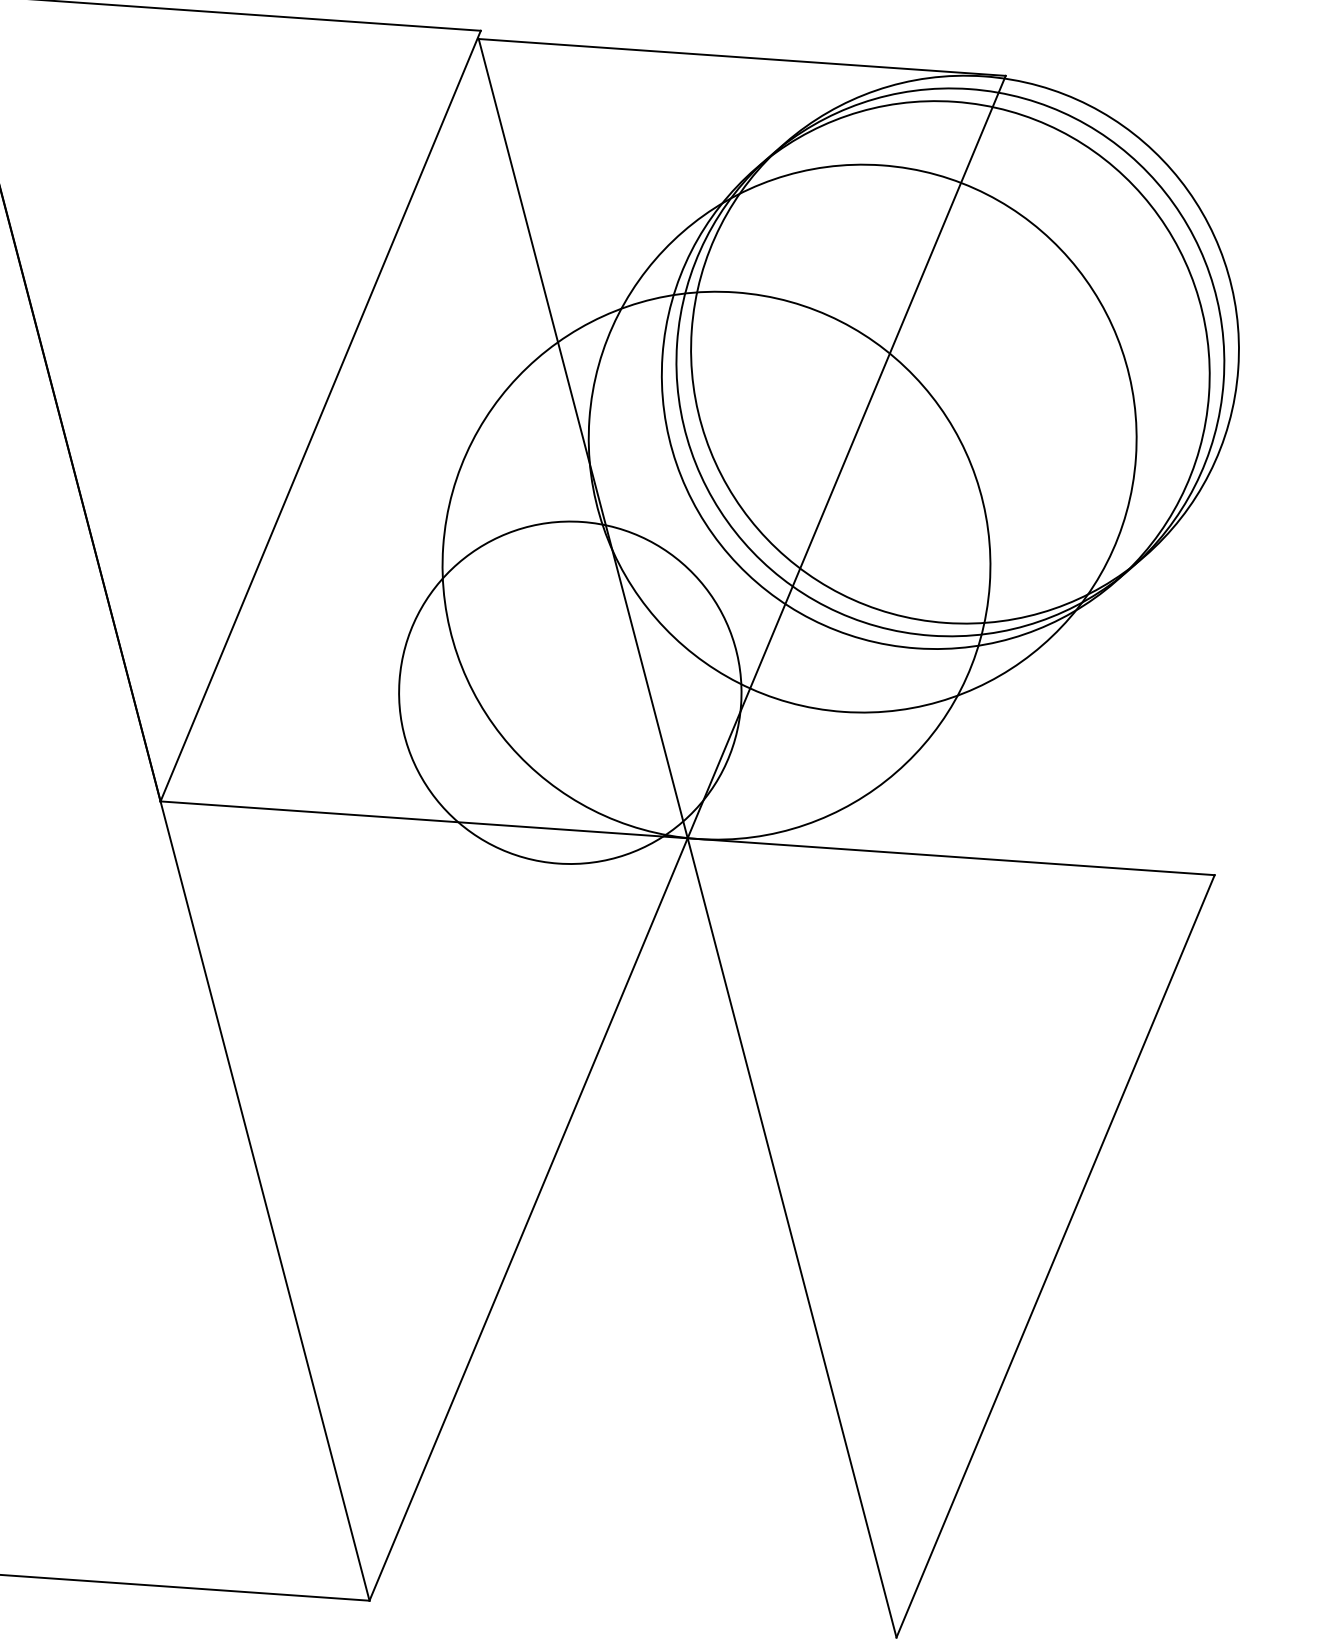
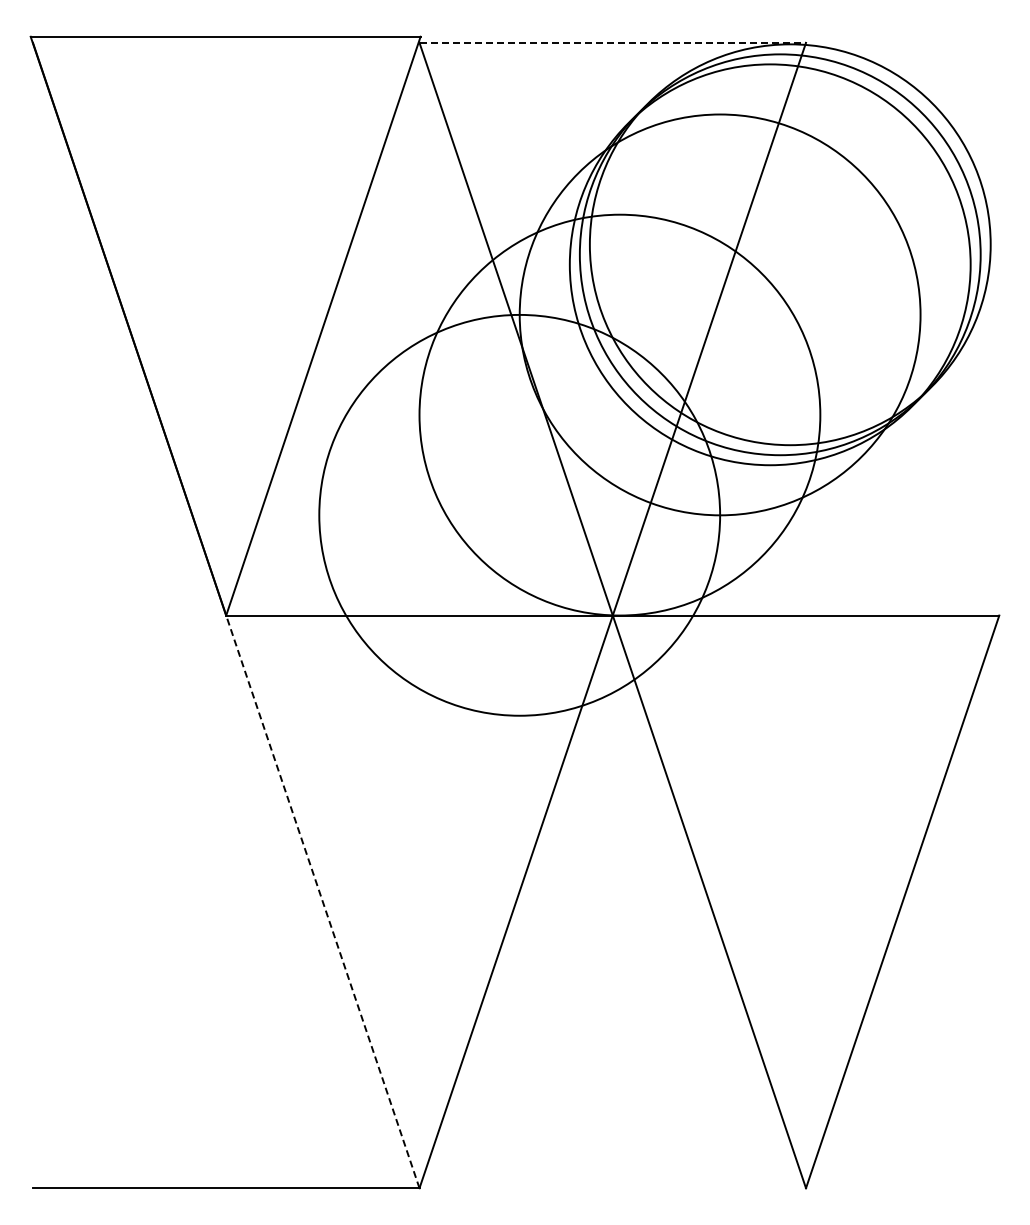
line: (743, 57) -> (613, 42), solid -> dashed
circle: (570, 692) -> (519, 515), size x1.6
line: (264, 1200) -> (322, 901), solid -> dashed

